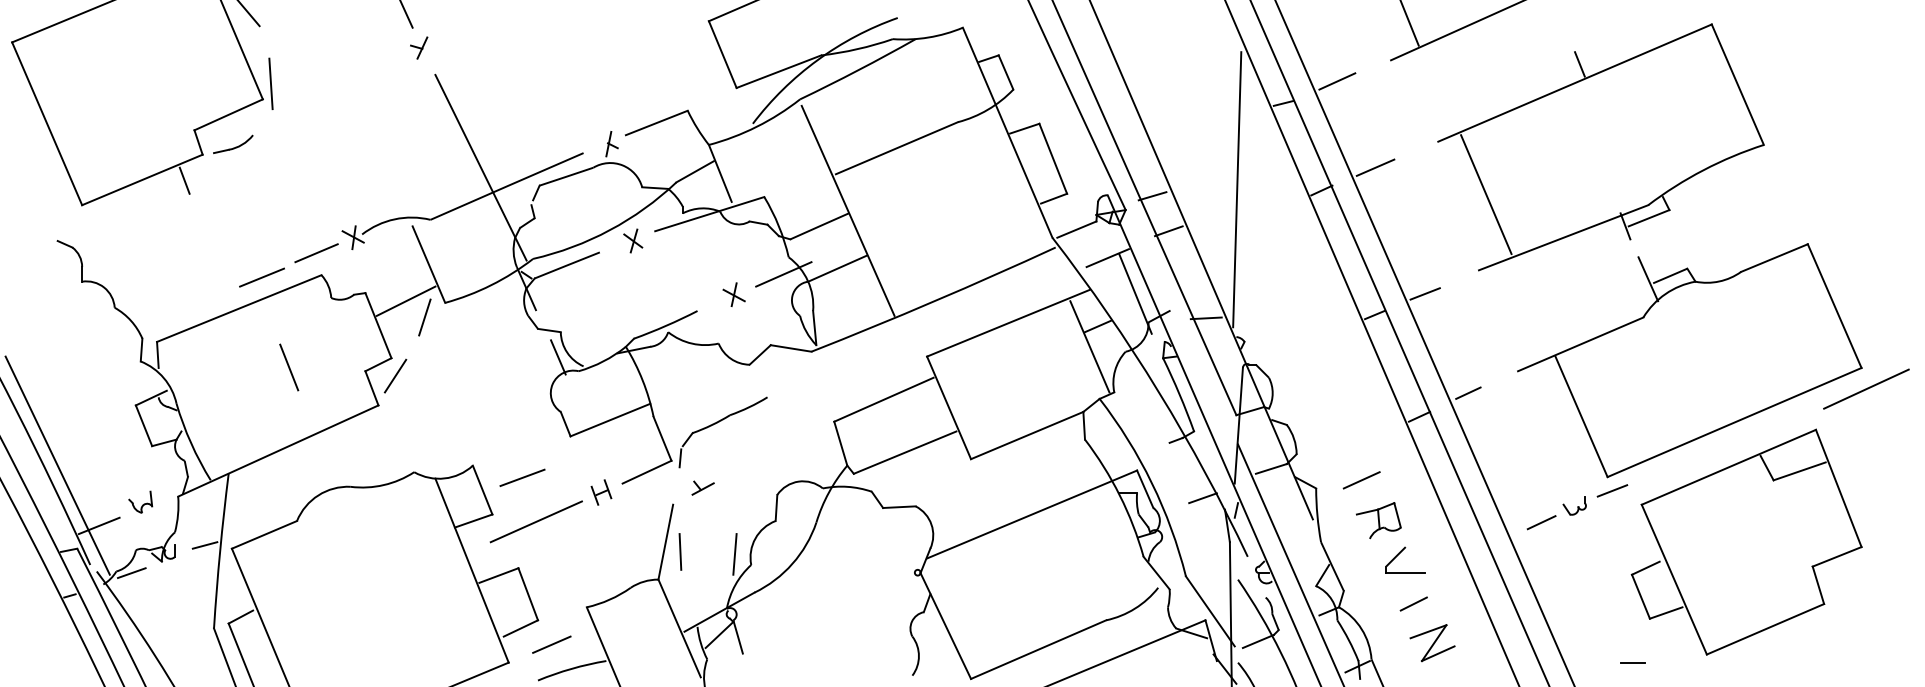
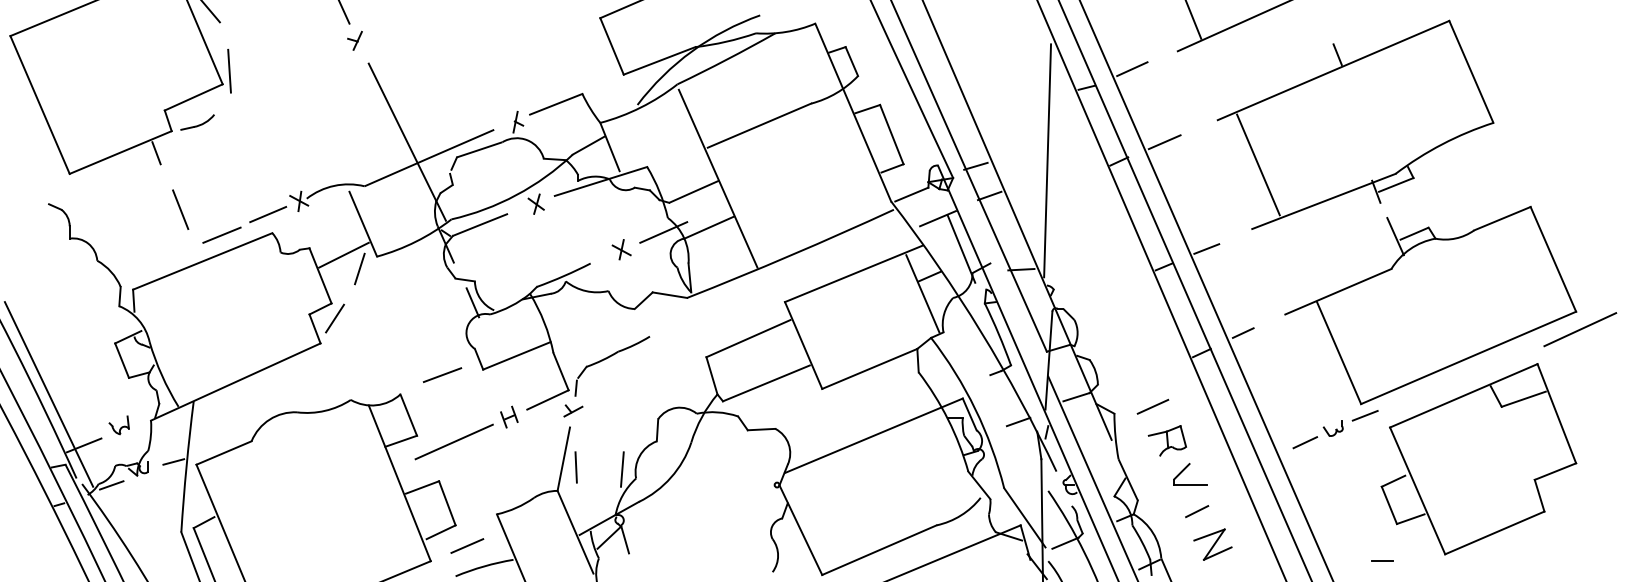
line: (289, 367) -> (180, 209), moved
line: (522, 477) -> (442, 374), moved
part: (702, 487) -> (572, 410), moved

